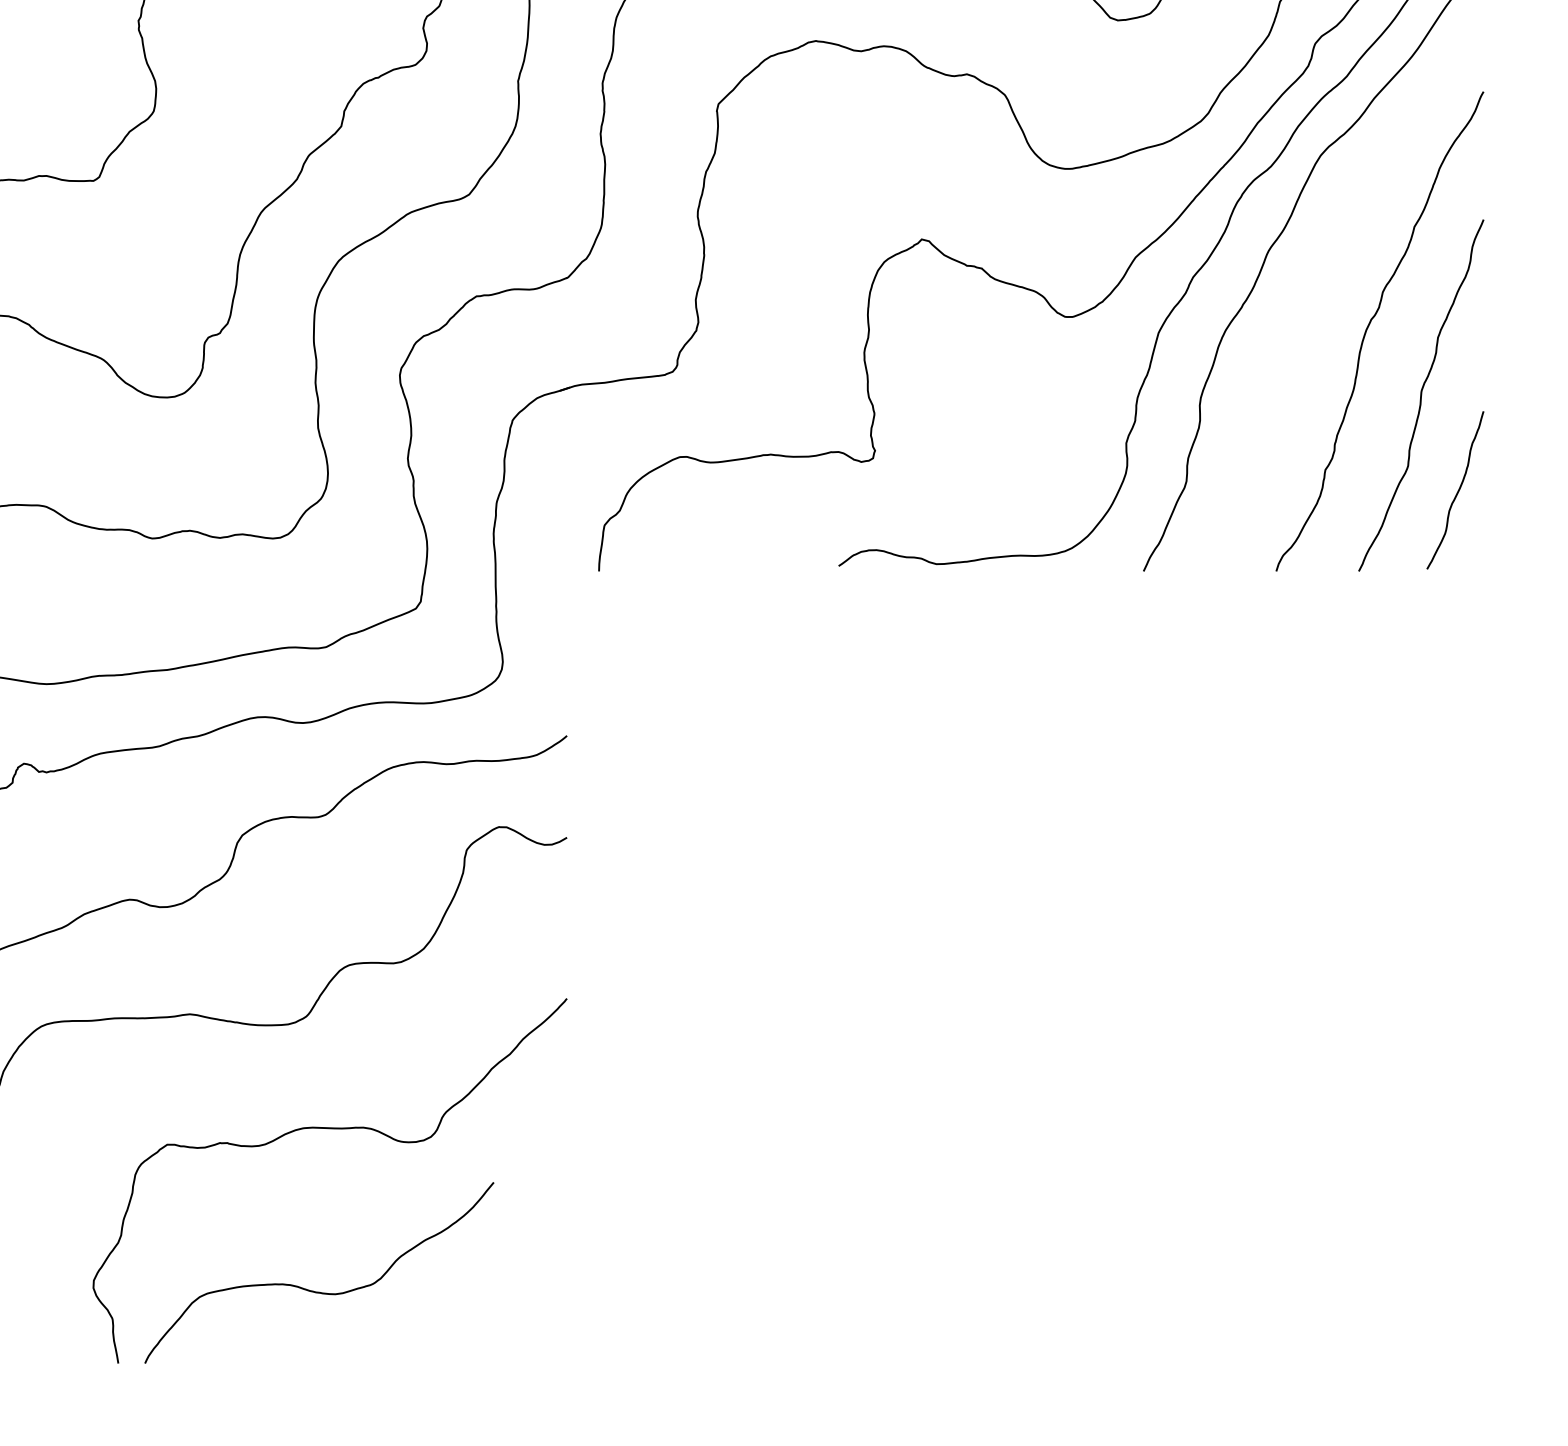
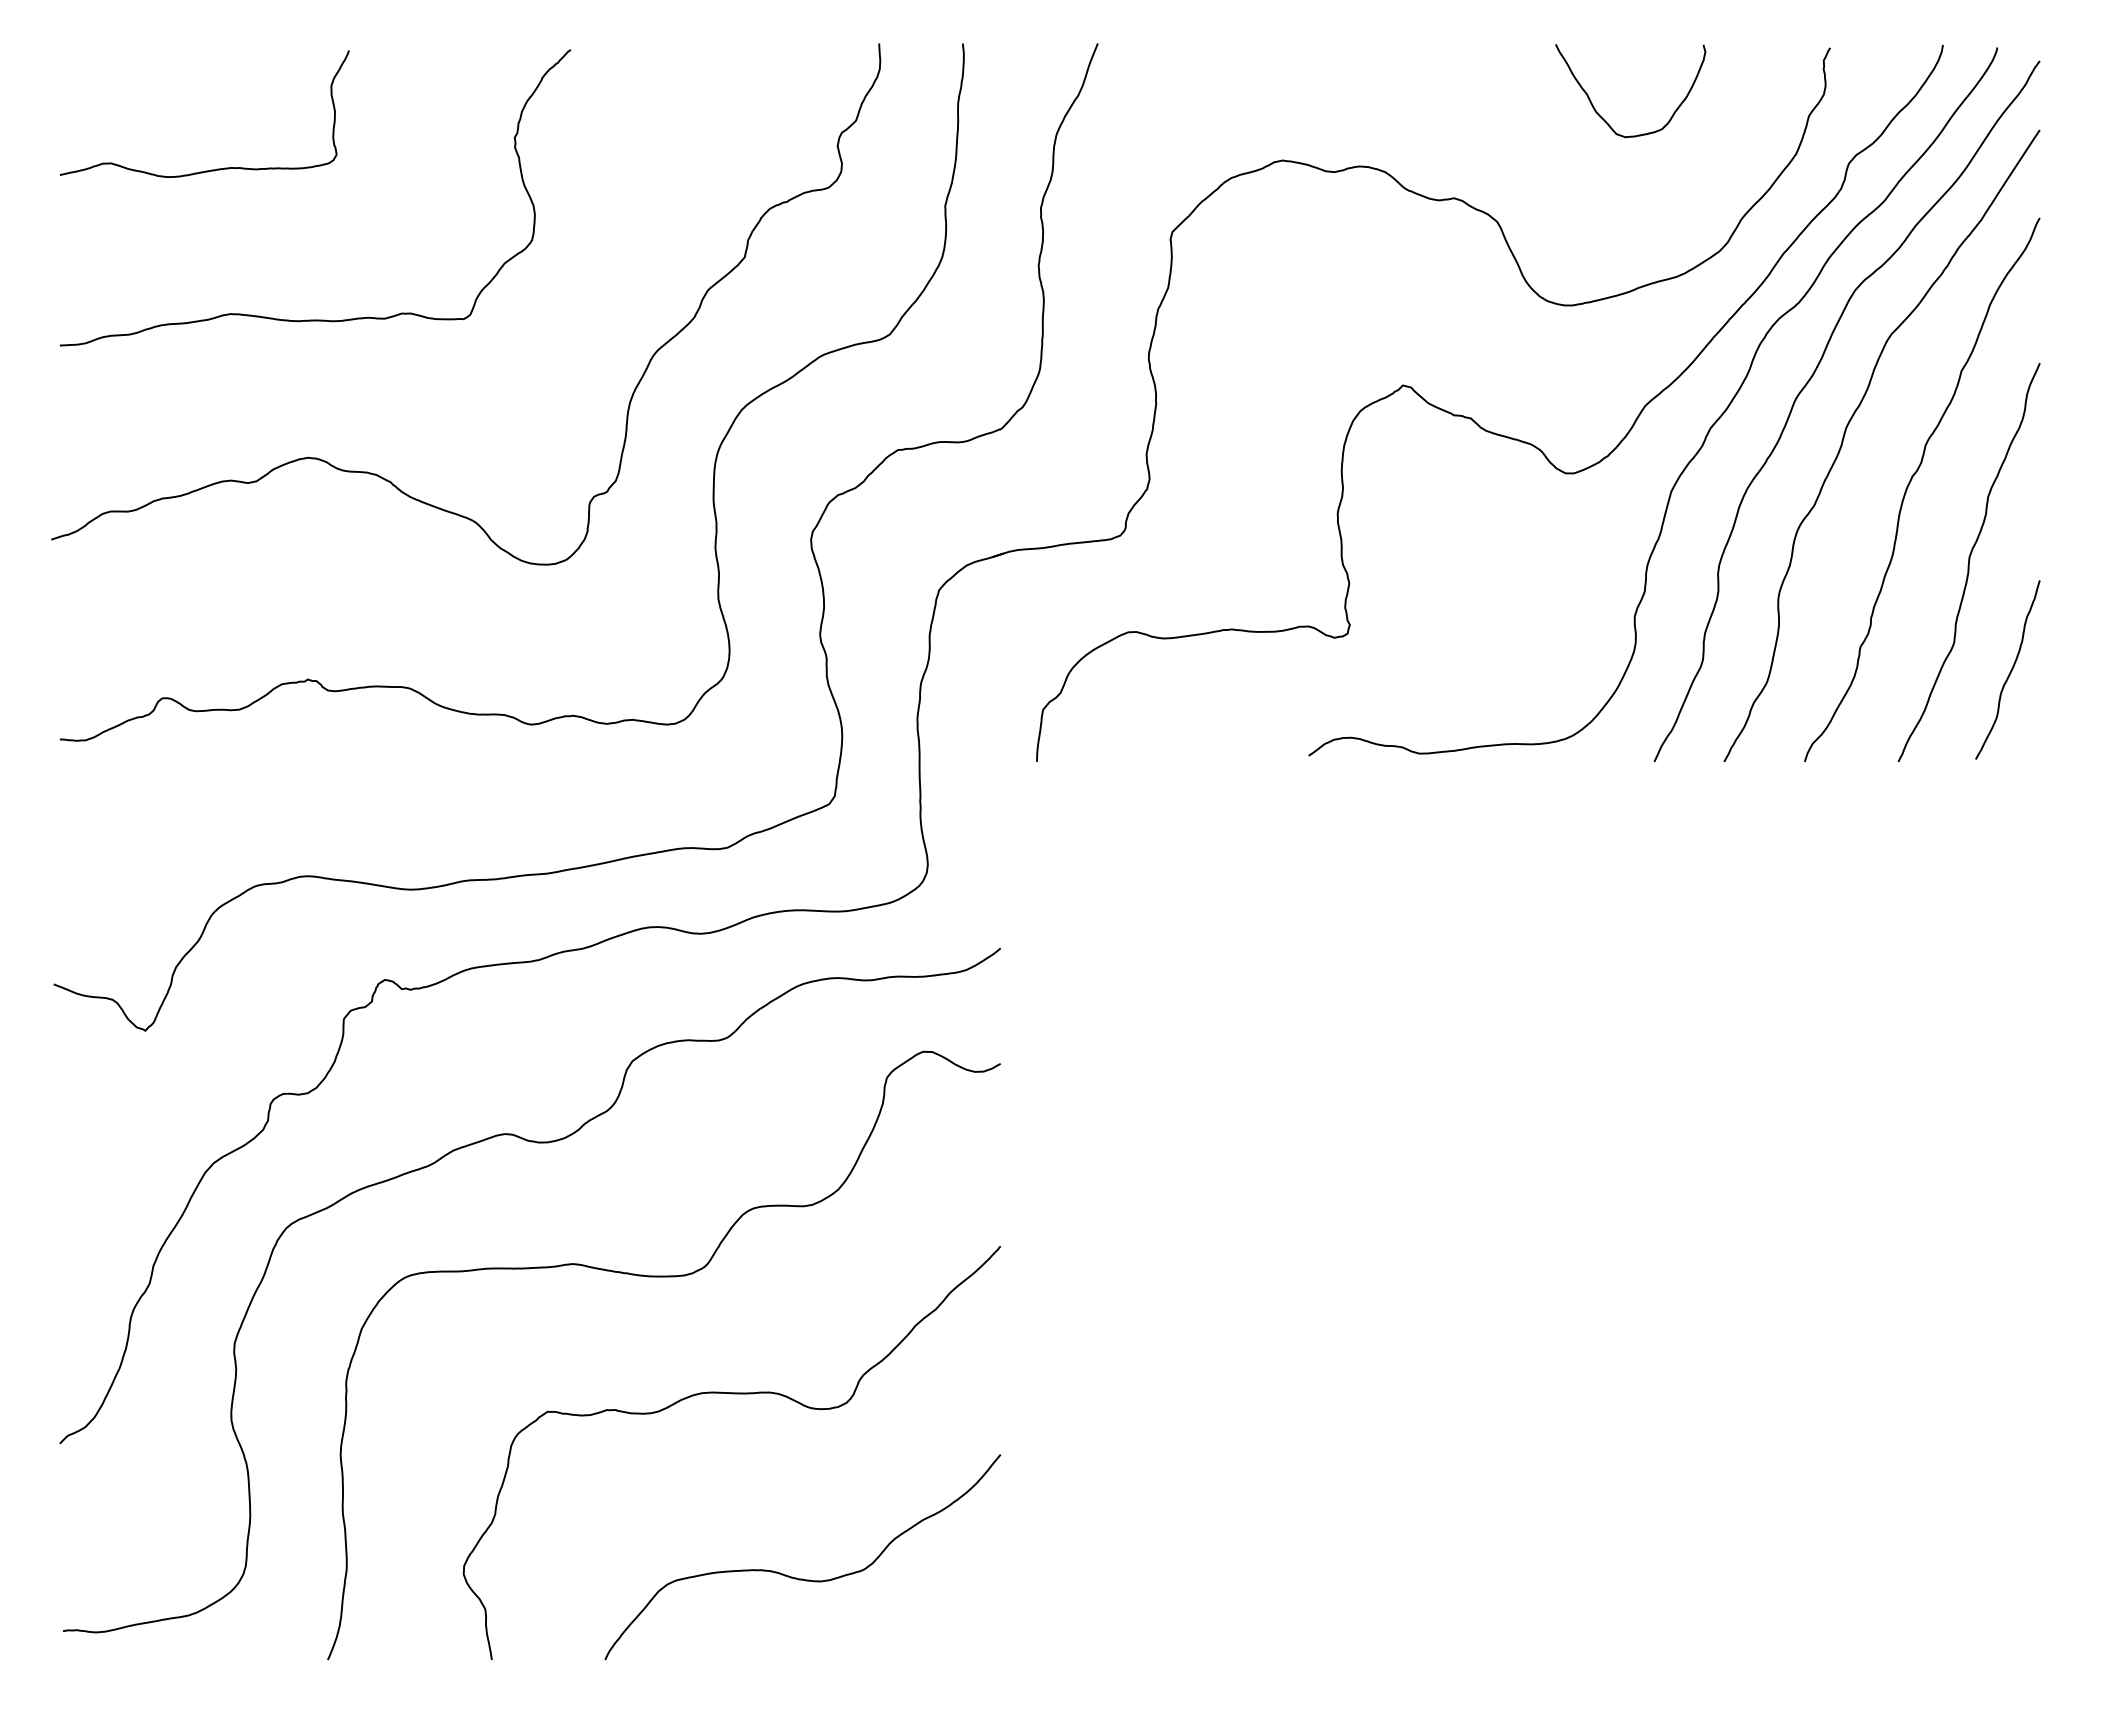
curve: (1312, 282) -> (1845, 434), added
curve: (313, 1290) -> (796, 1577), moved

